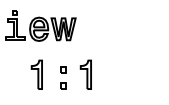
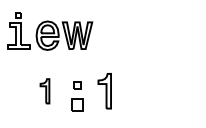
part: (36, 75) -> (44, 91), size x0.7
part: (63, 85) -> (77, 104), size x1.6

